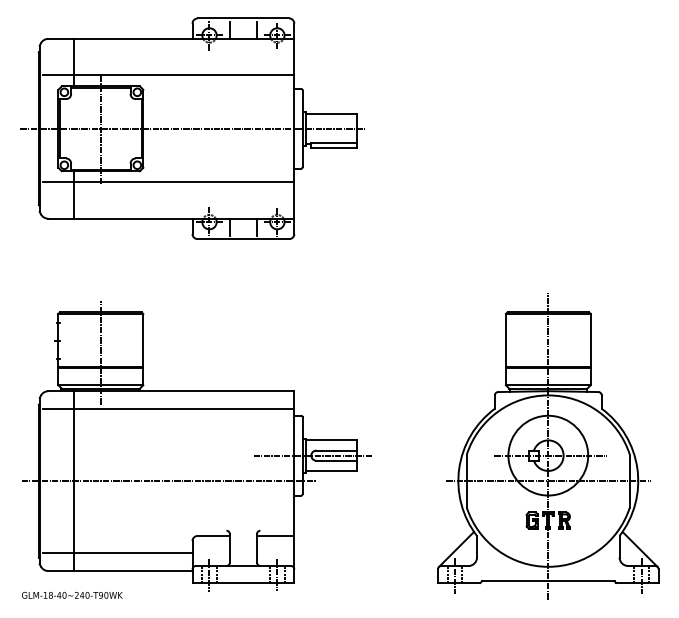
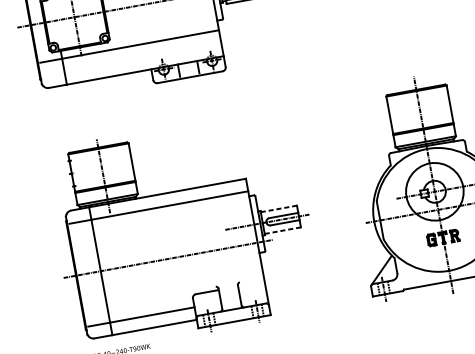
line: (332, 440) -> (279, 208), solid -> dashed
line: (332, 470) -> (283, 230), solid -> dashed
line: (275, 535) -> (251, 283), removed

